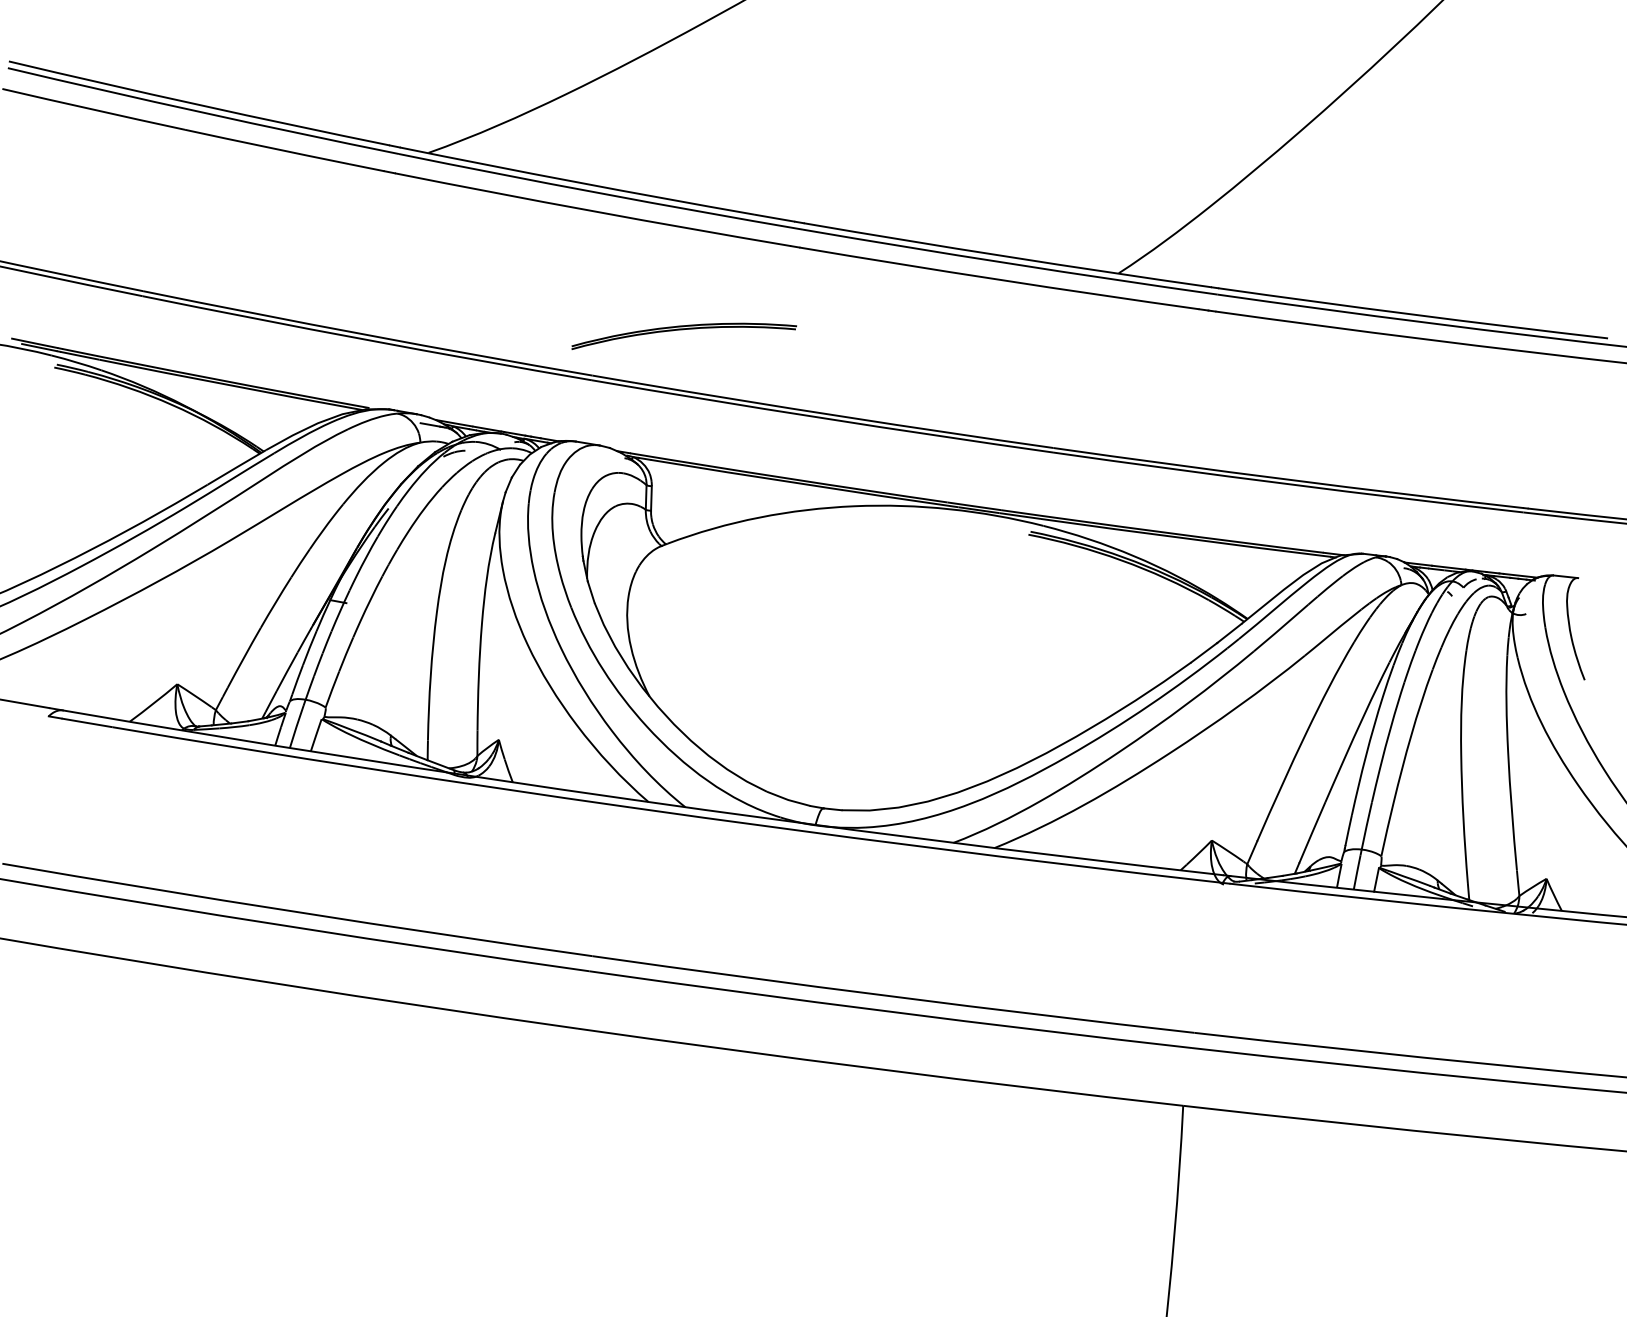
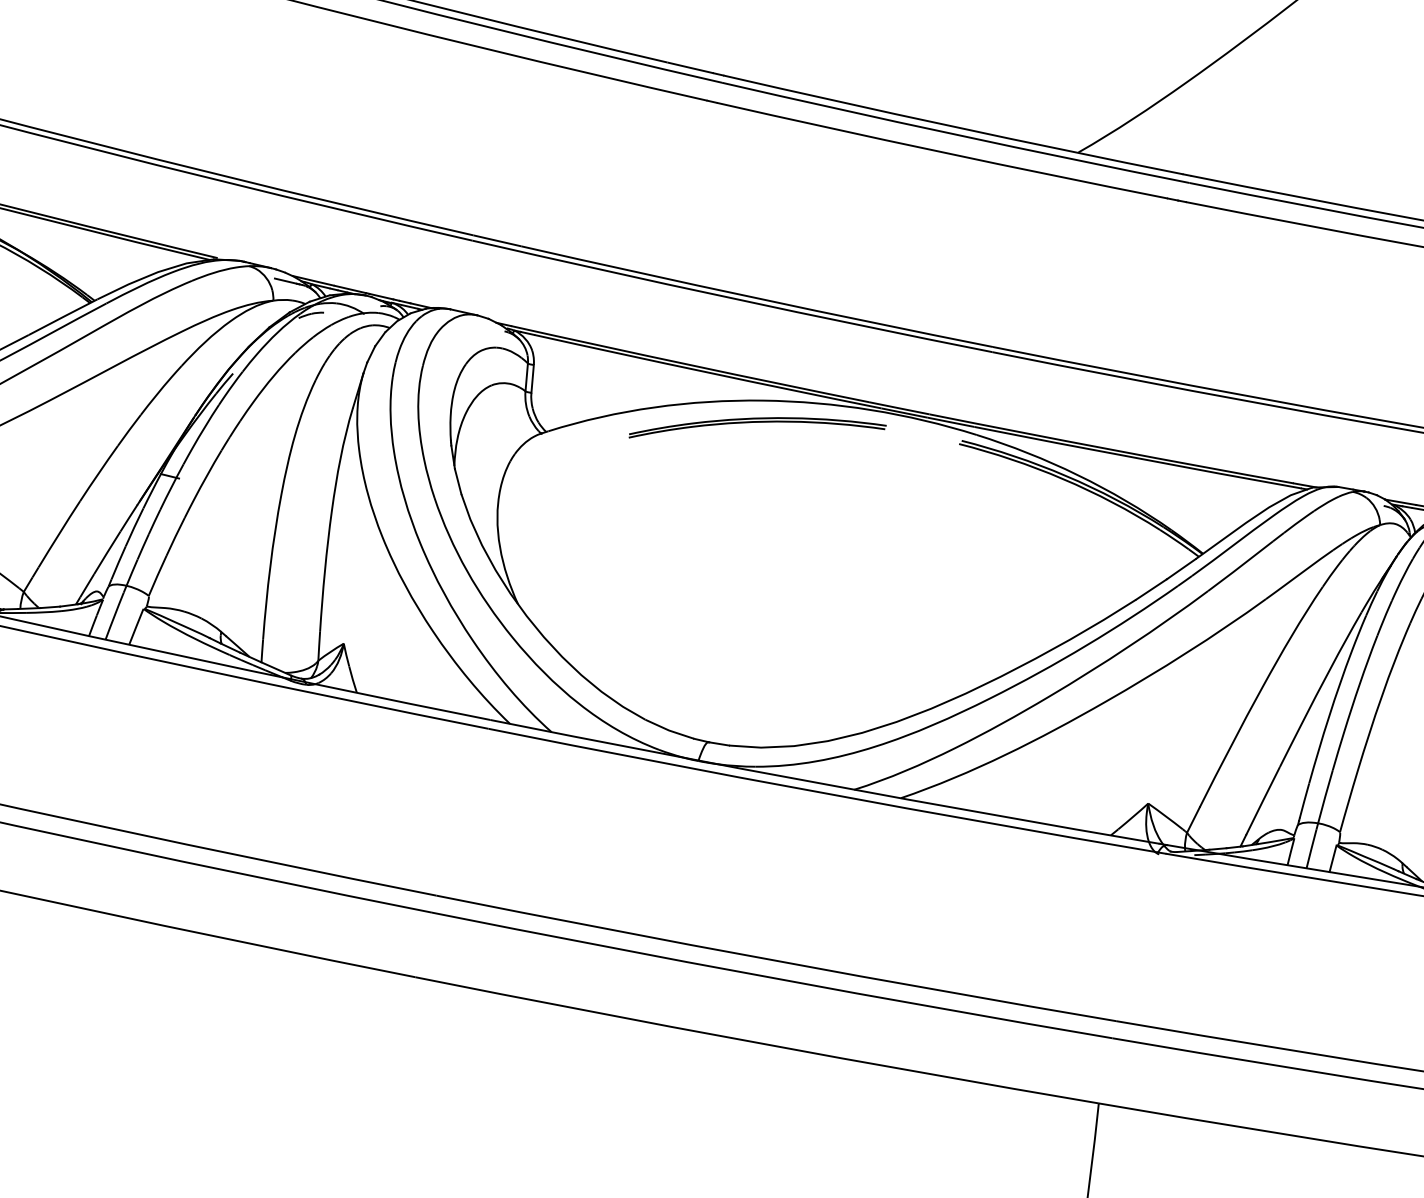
part: (683, 335) -> (756, 429), moved

